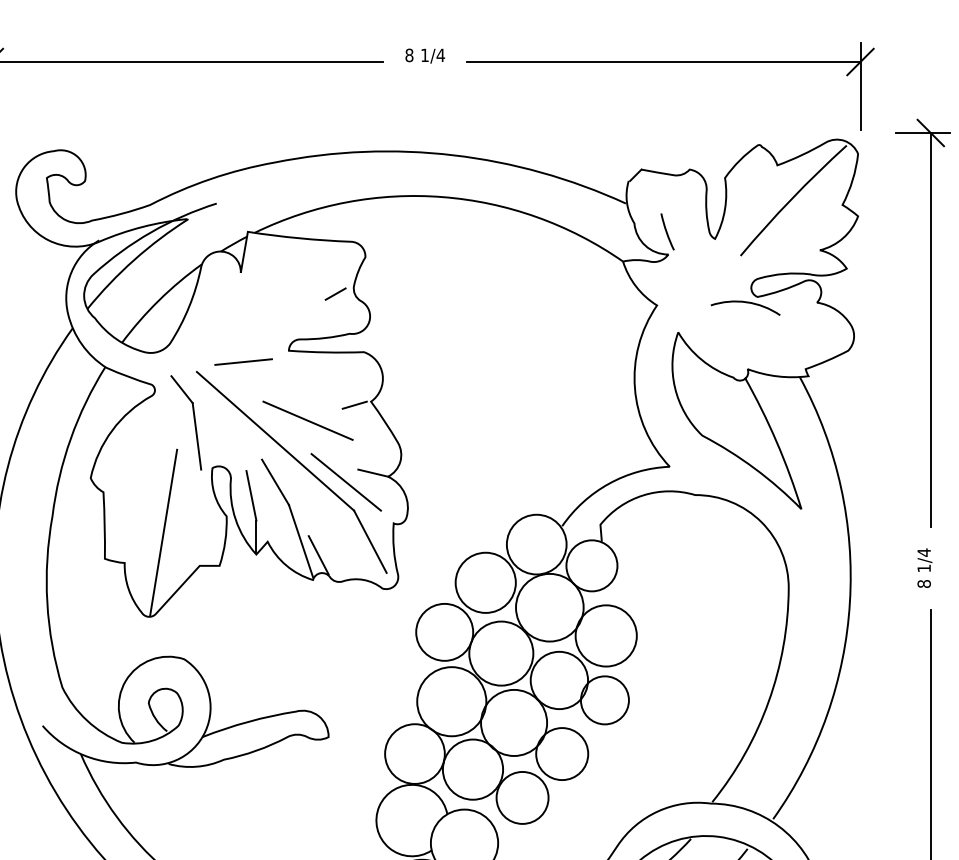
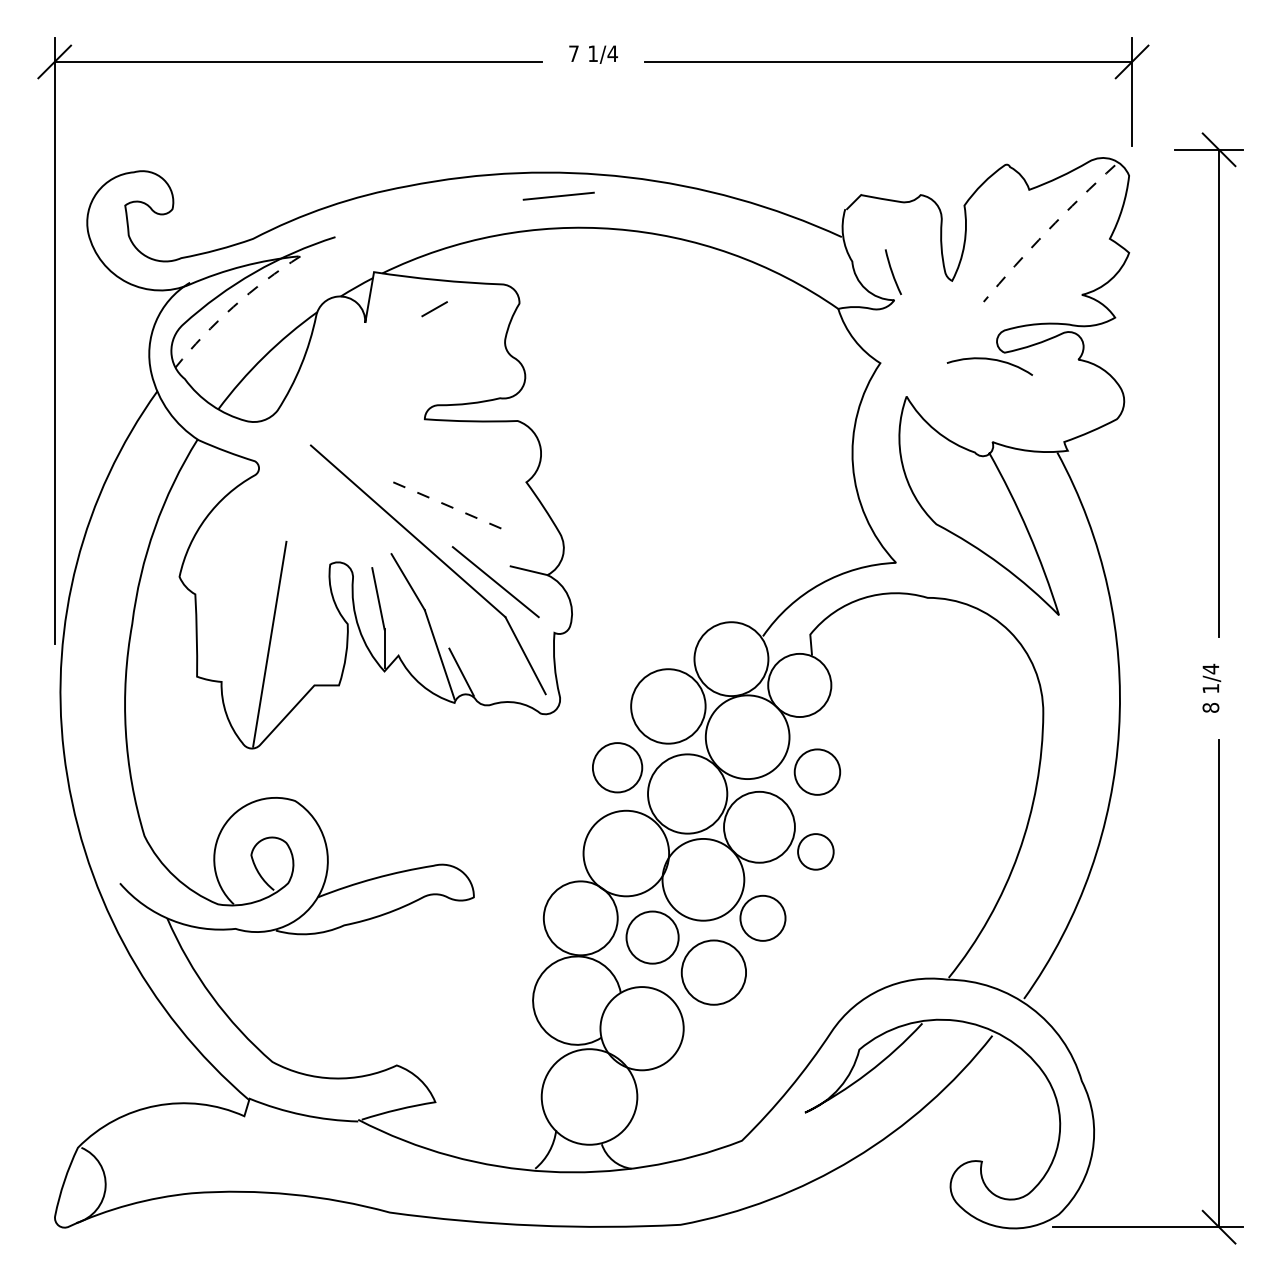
text: (409, 55) -> (573, 53), 8 -> 7
arc: (792, 199) -> (1047, 231), solid -> dashed
line: (134, 259) -> (233, 306), solid -> dashed
line: (335, 294) -> (434, 309), moved
line: (243, 361) -> (558, 195), moved
line: (354, 405) -> (506, 486), removed
line: (308, 421) -> (448, 506), solid -> dashed
part: (194, 422) -> (307, 508), removed
circle: (444, 632) -> (617, 767), size x0.7
circle: (606, 636) -> (817, 772), size x0.6
circle: (604, 700) -> (815, 851), size x0.6
circle: (561, 754) -> (762, 918), size x0.7
circle: (472, 769) -> (652, 937), size x0.7

